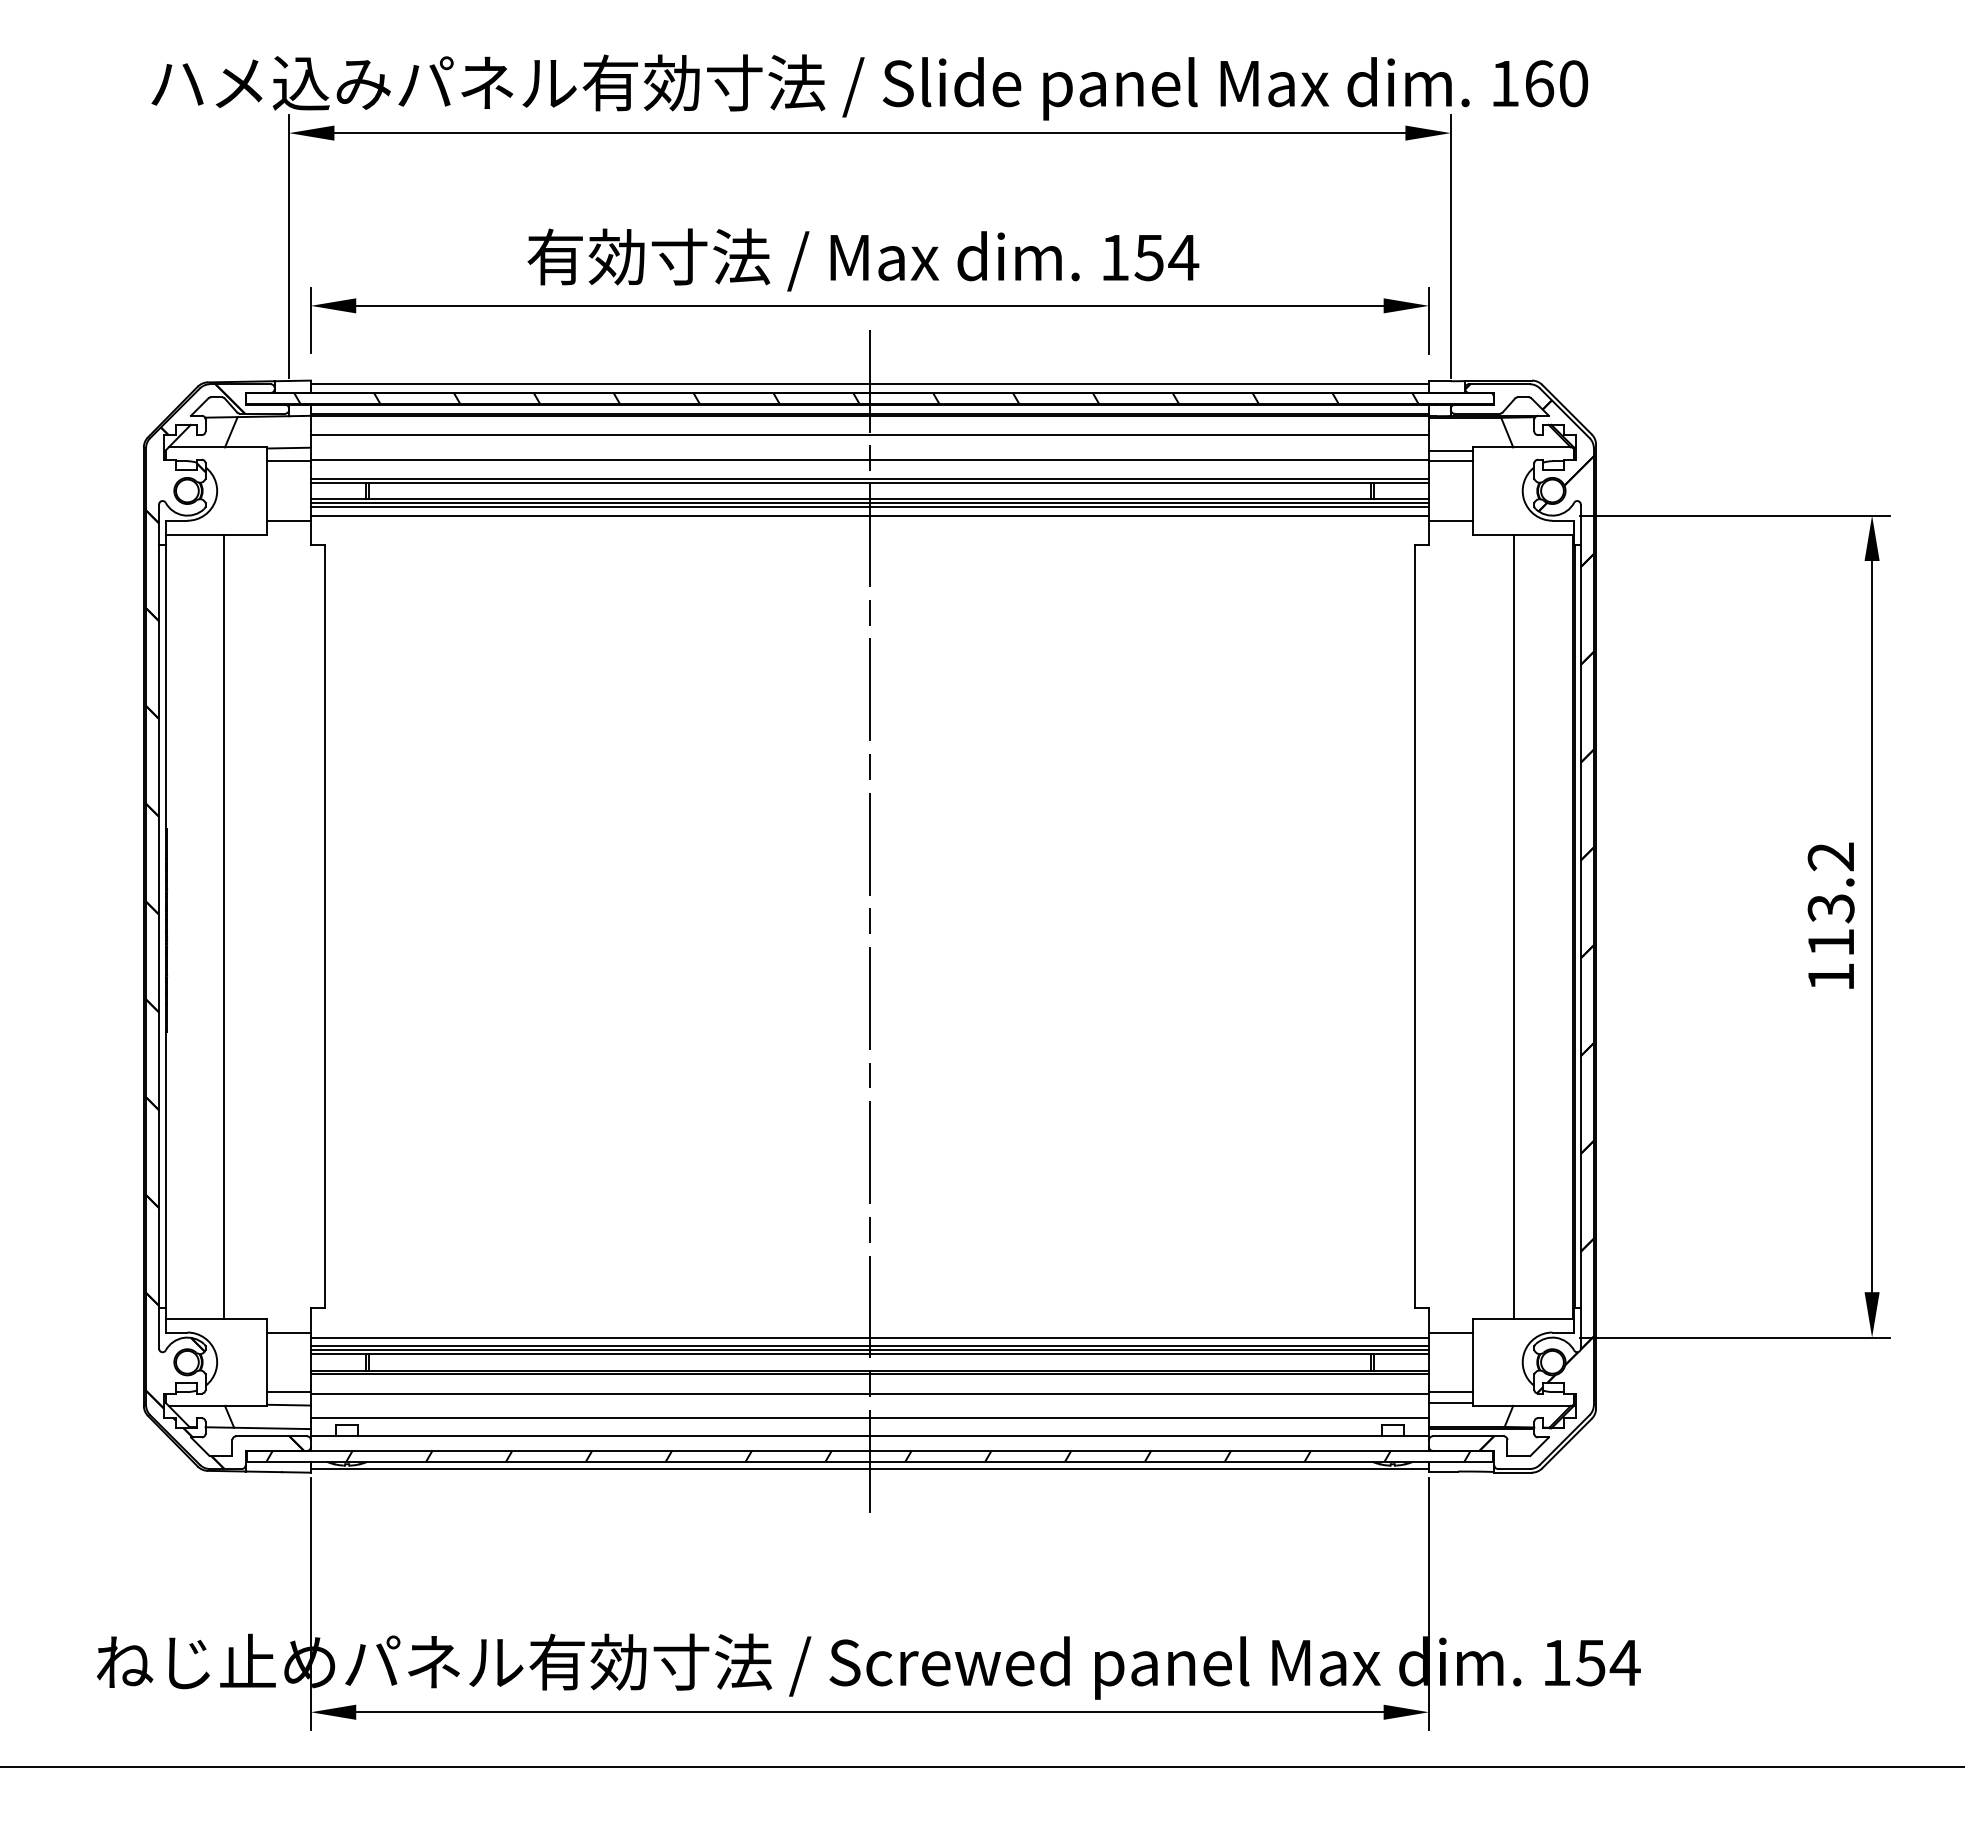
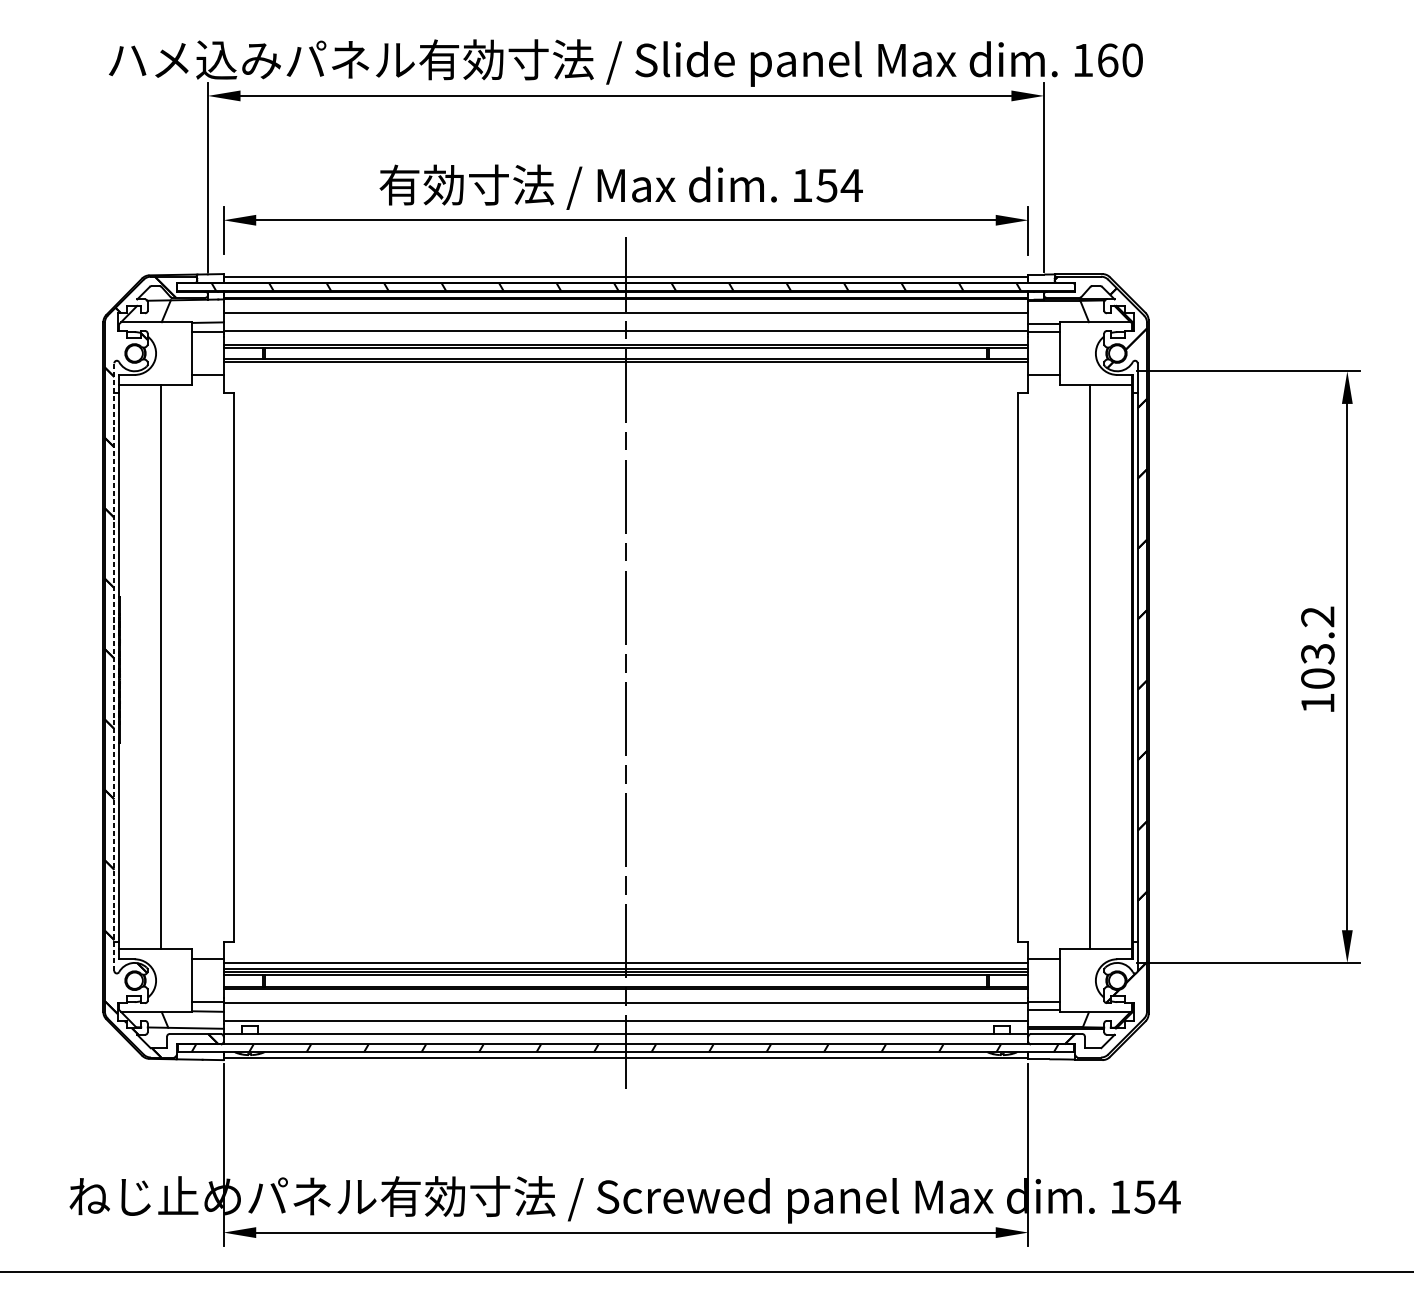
line: (869, 506) -> (625, 364), removed
line: (869, 515) -> (625, 371), removed
line: (159, 926) -> (114, 667), solid -> dashed
text: (1830, 942) -> (1317, 678), 113.2 -> 103.2

